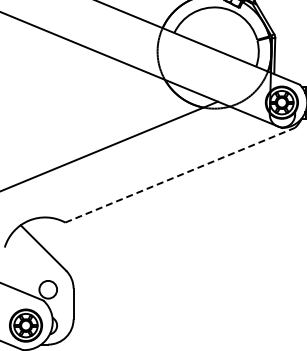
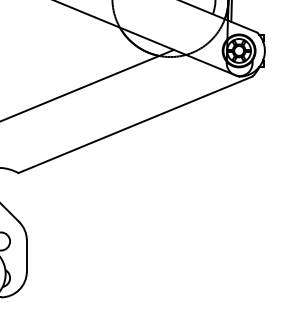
line: (180, 175) -> (135, 125), dashed -> solid

